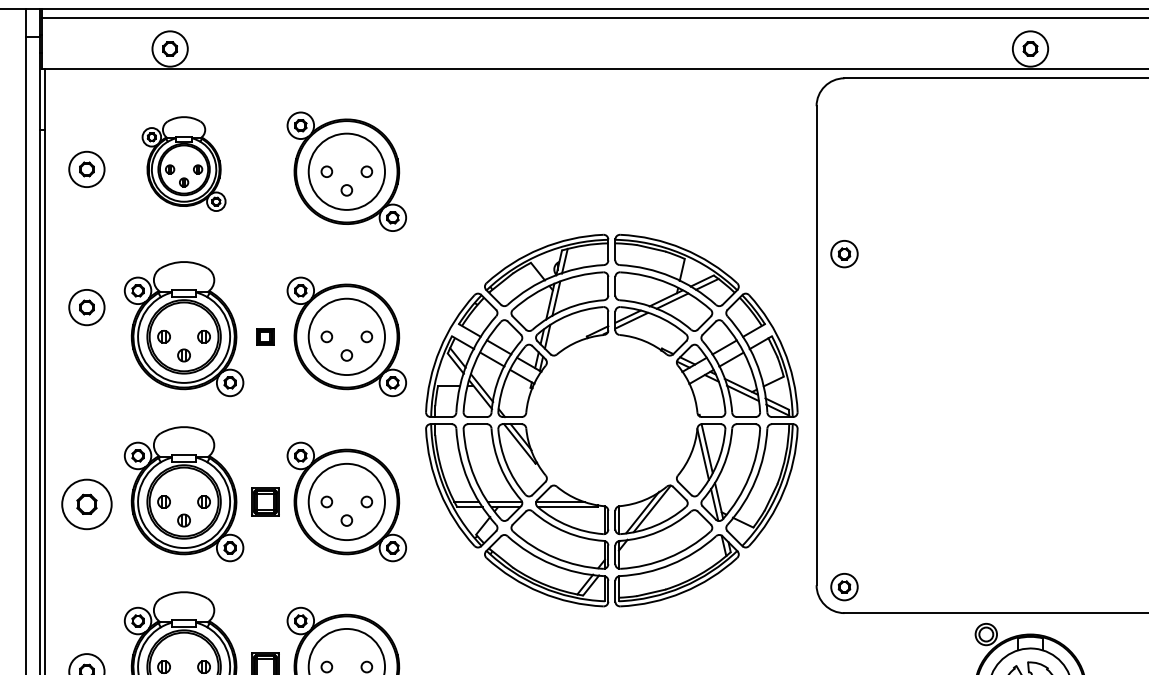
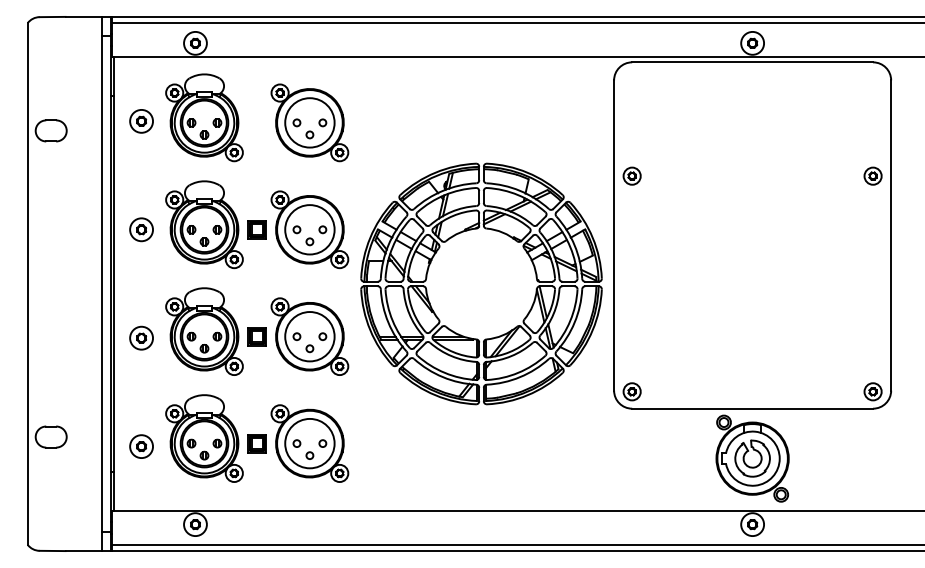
part: (184, 163) -> (204, 117), size x1.43
part: (86, 307) -> (141, 229), moved
part: (264, 336) -> (256, 229), size x1.67
part: (86, 503) -> (141, 337), size x0.71

